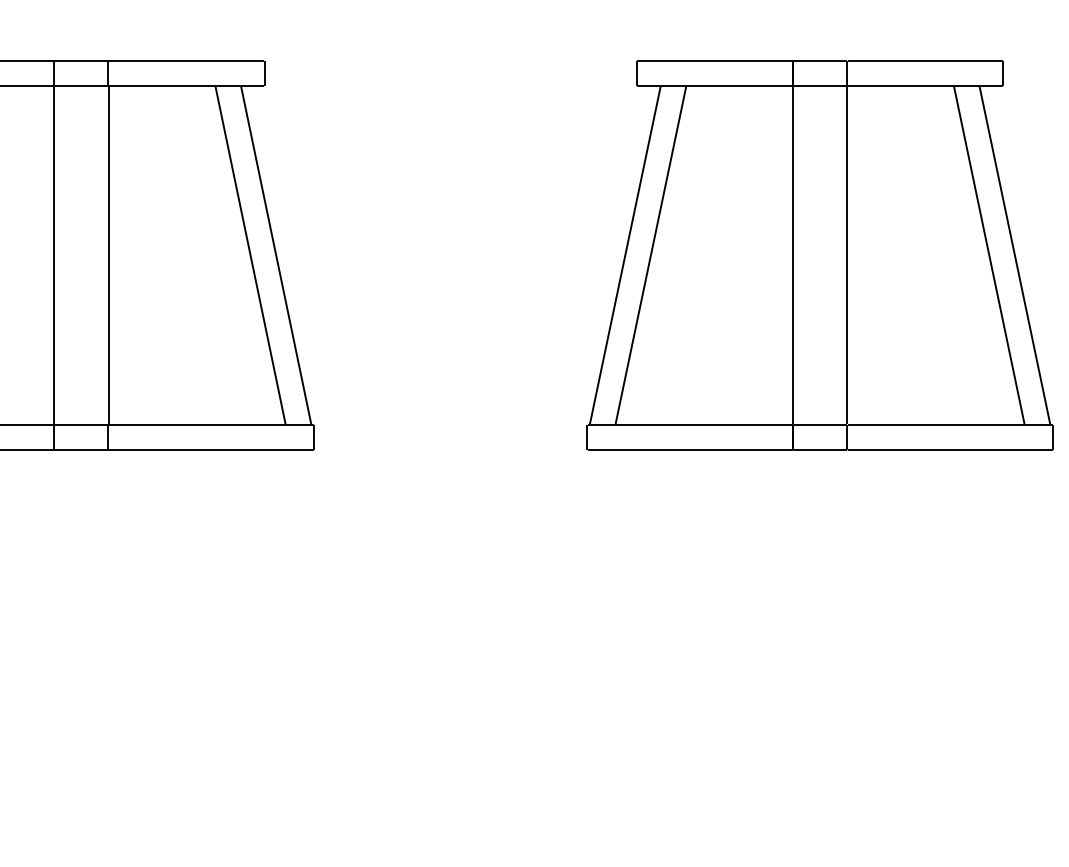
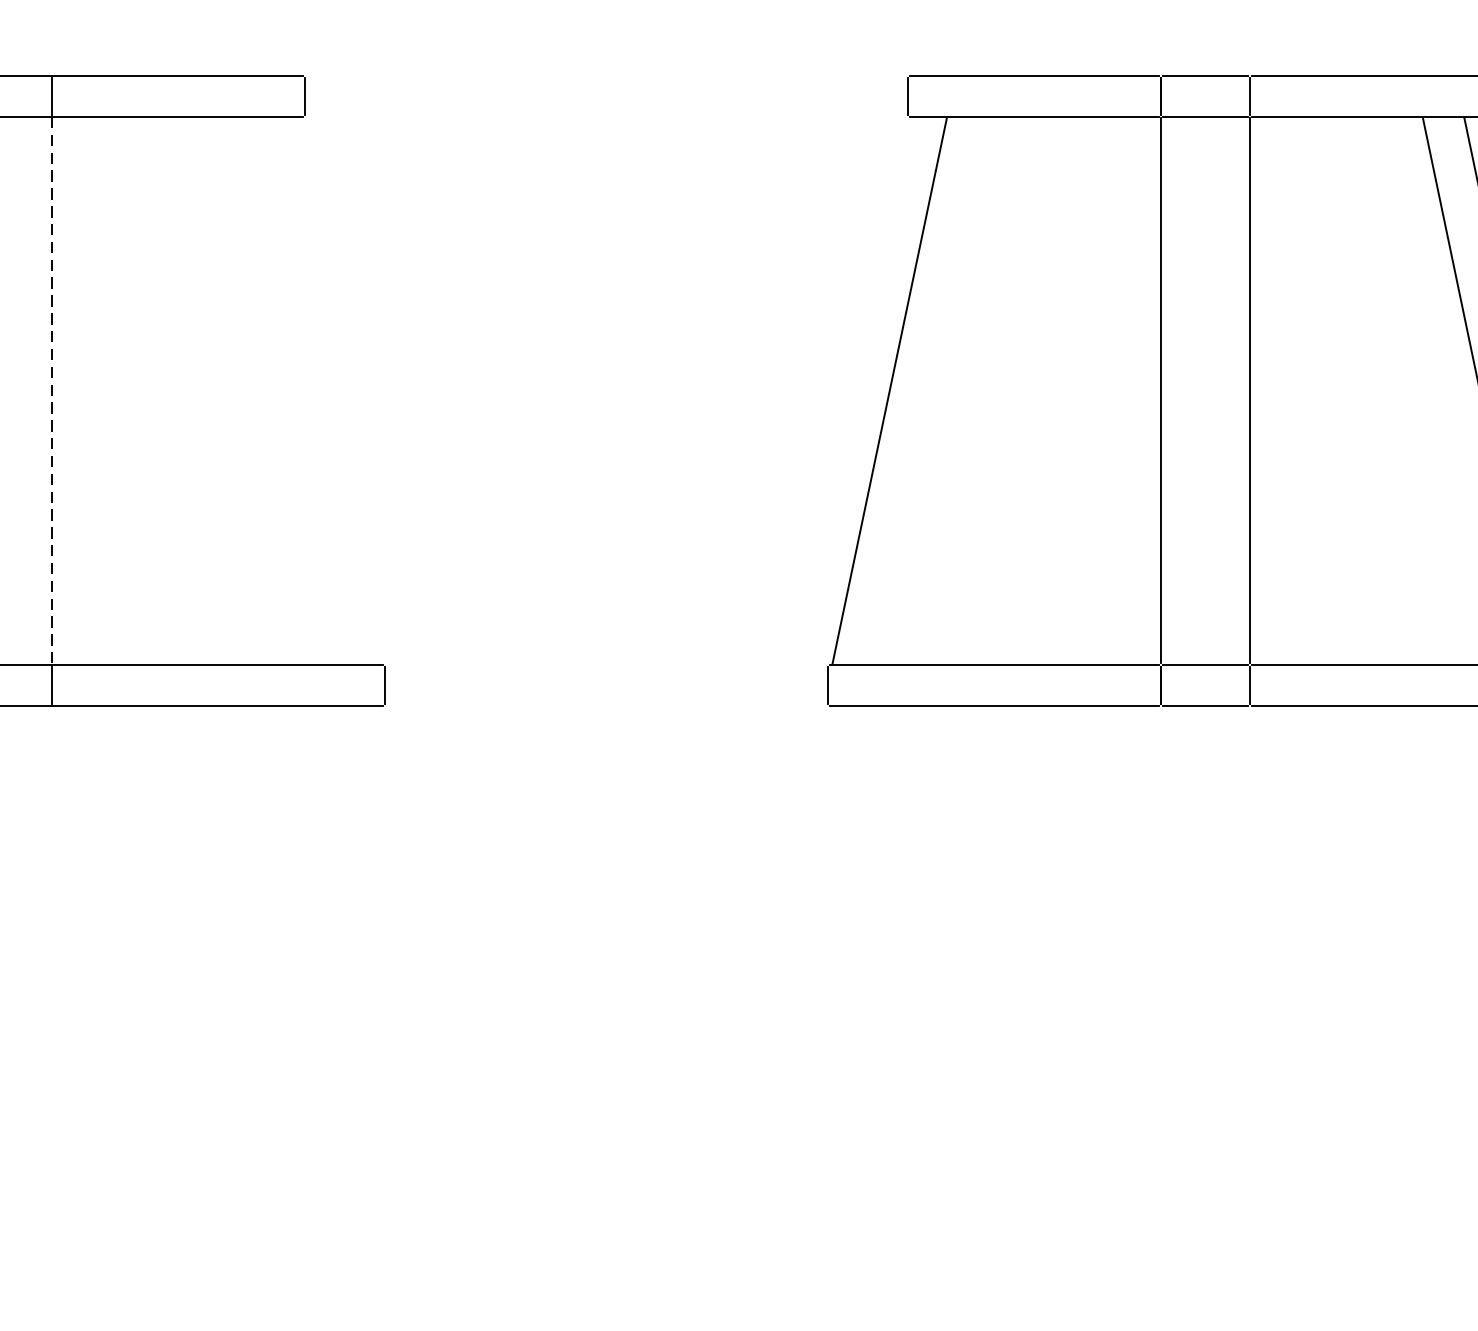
line: (108, 254) -> (51, 389), solid -> dashed
line: (250, 255) -> (282, 391), removed
line: (276, 255) -> (324, 391), removed
line: (650, 255) -> (930, 391), removed

